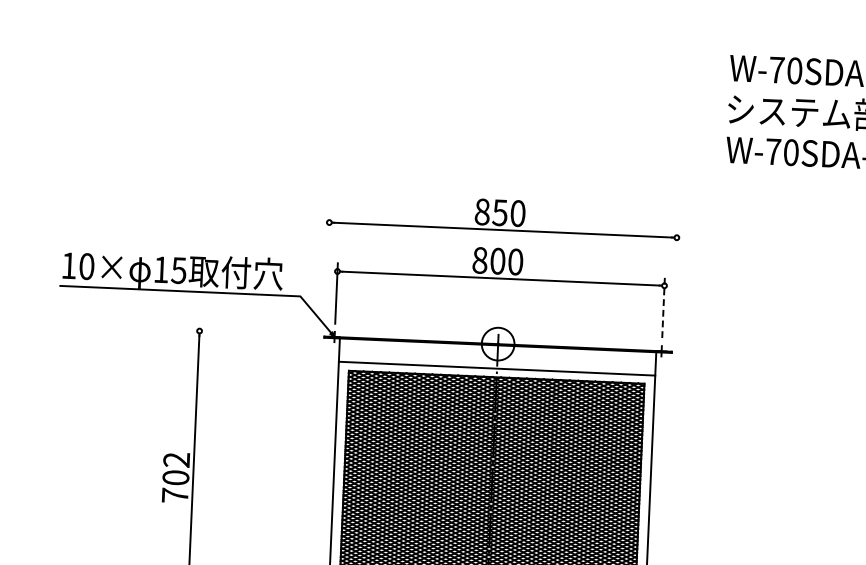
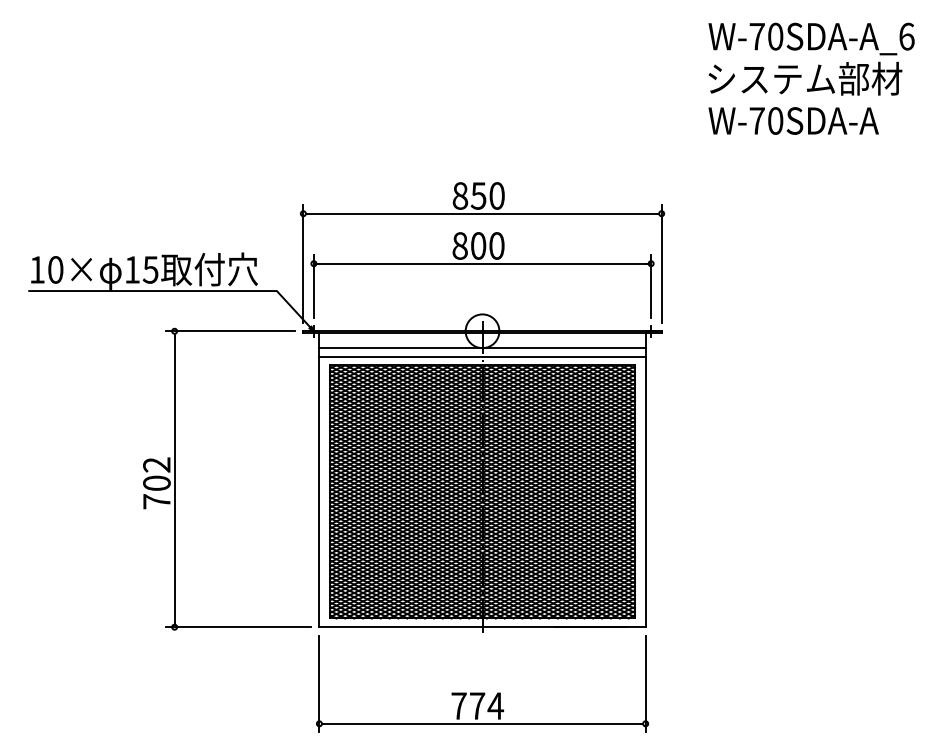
line: (327, 270) -> (303, 263), added
line: (674, 286) -> (661, 263), added
line: (663, 306) -> (651, 285), dashed -> solid
line: (253, 333) -> (230, 331), added
line: (497, 360) -> (482, 348), added

